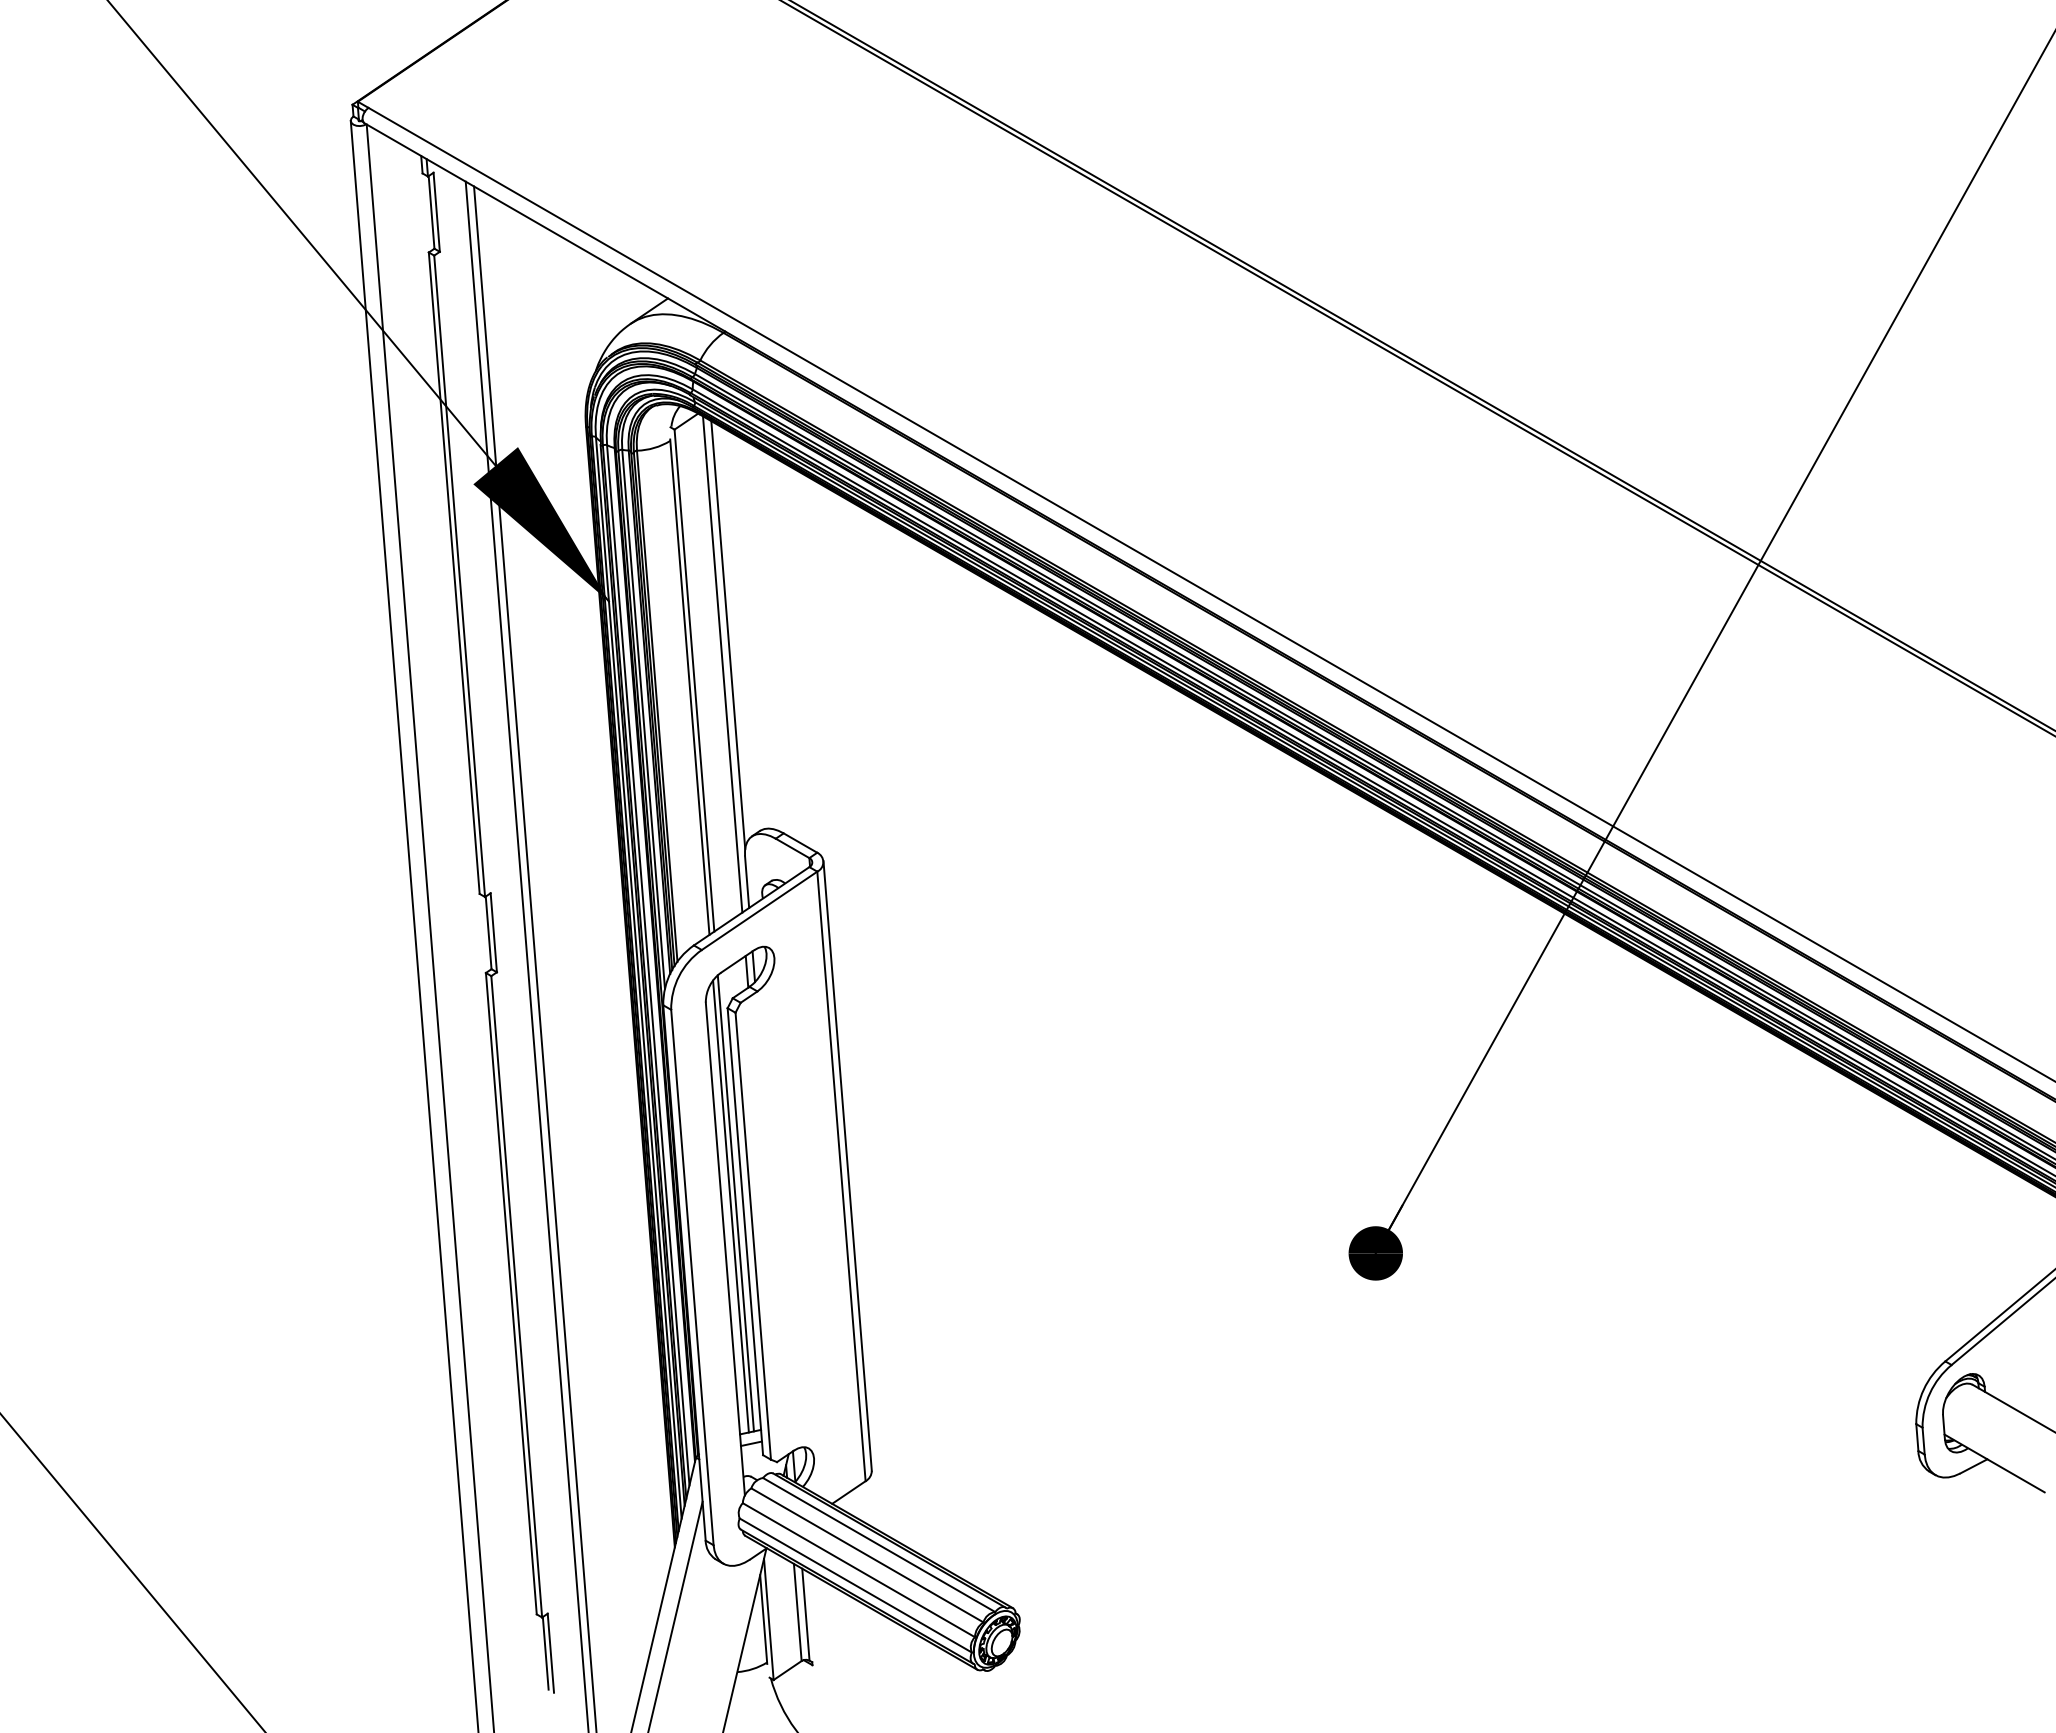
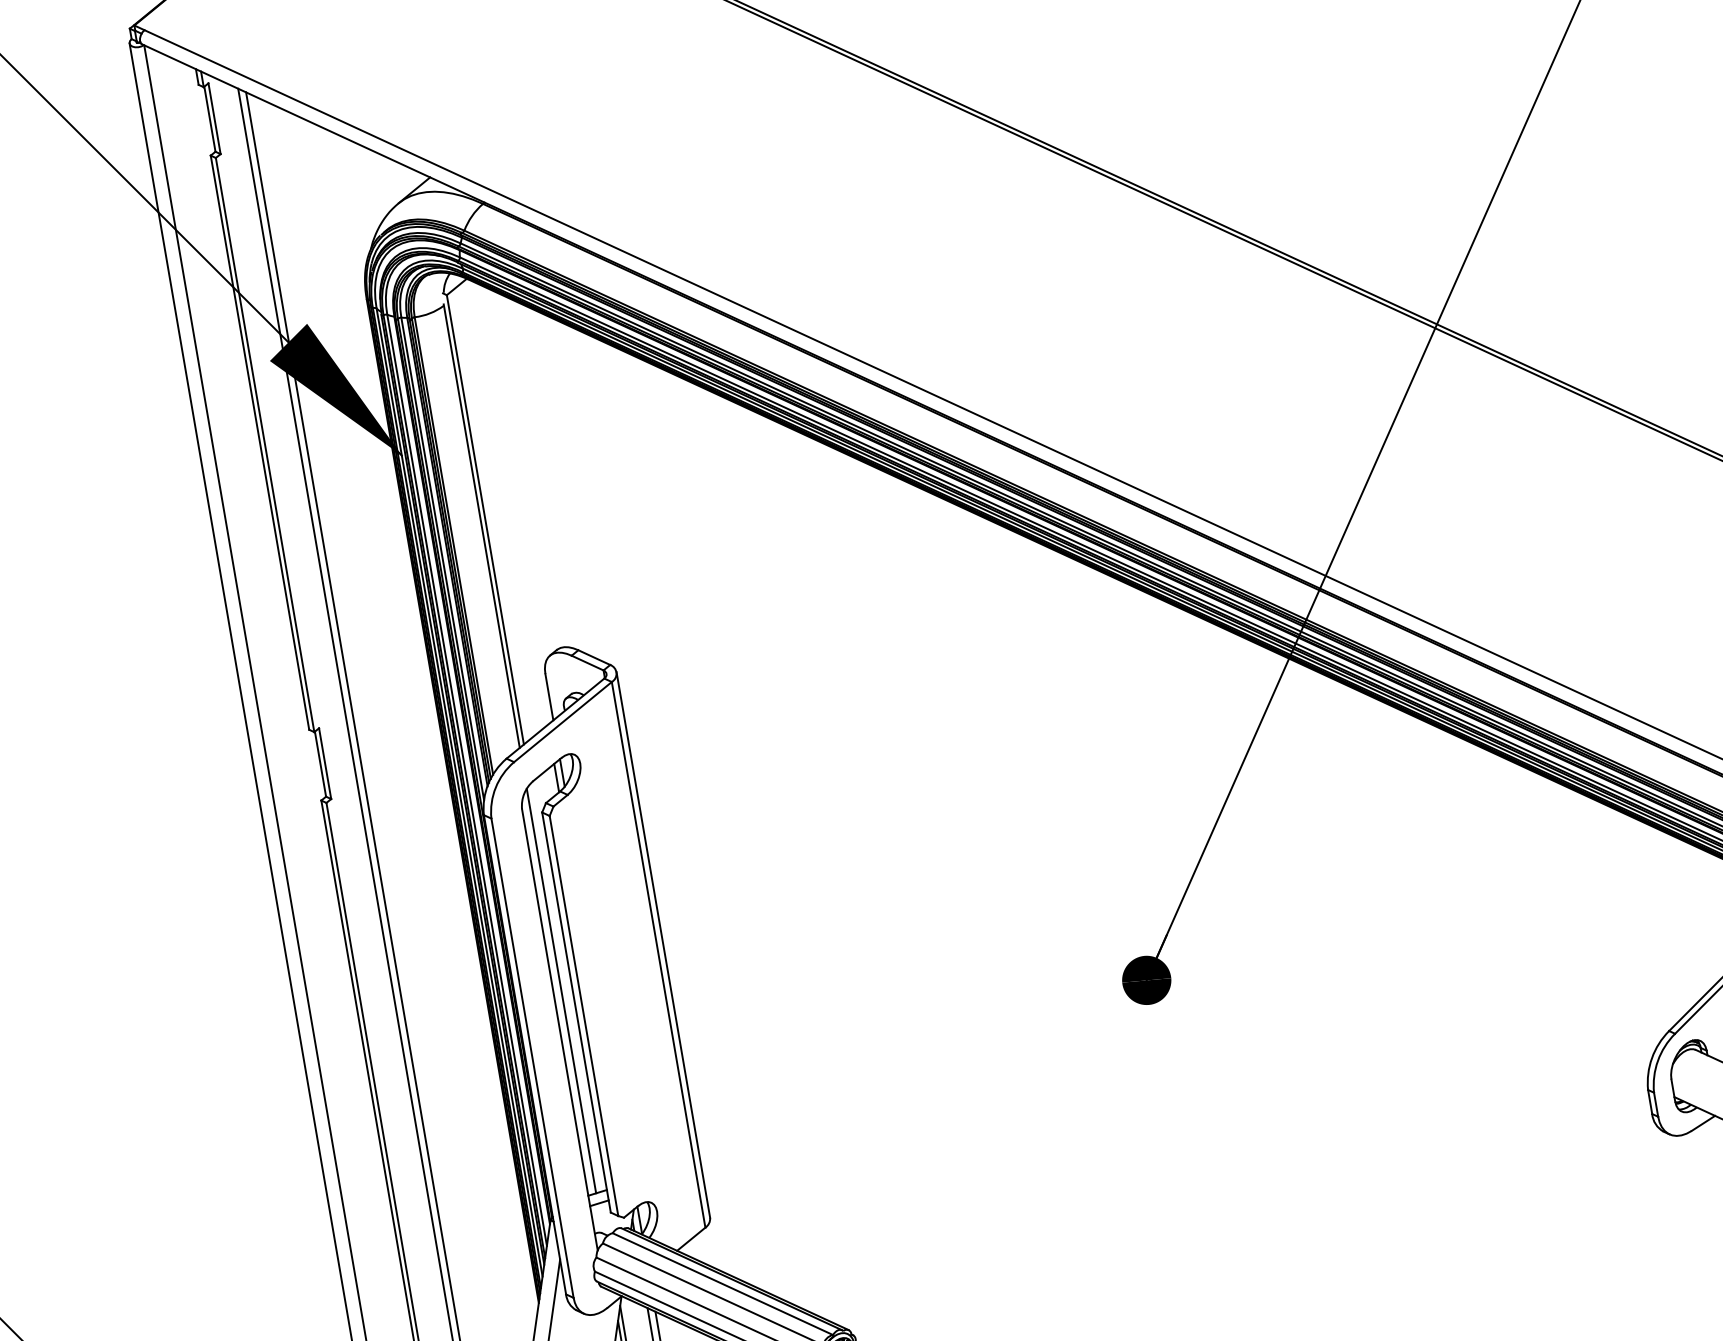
line: (728, 634) -> (512, 475), removed
line: (722, 664) -> (509, 503), removed
line: (735, 1203) -> (565, 987), removed

